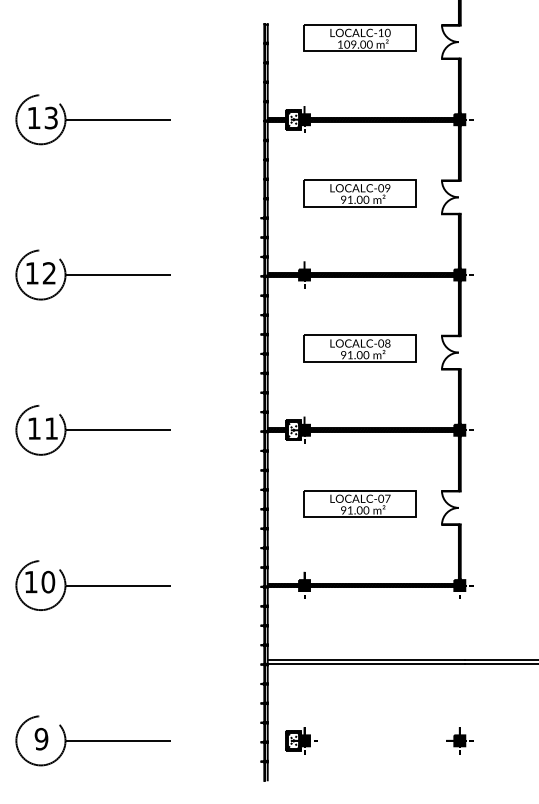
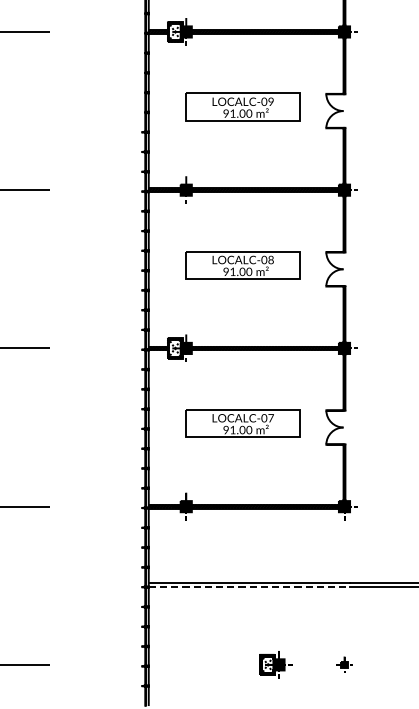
line: (366, 664) -> (249, 587), solid -> dashed
part: (301, 740) -> (275, 664), moved
part: (459, 740) -> (344, 664), size x0.6

